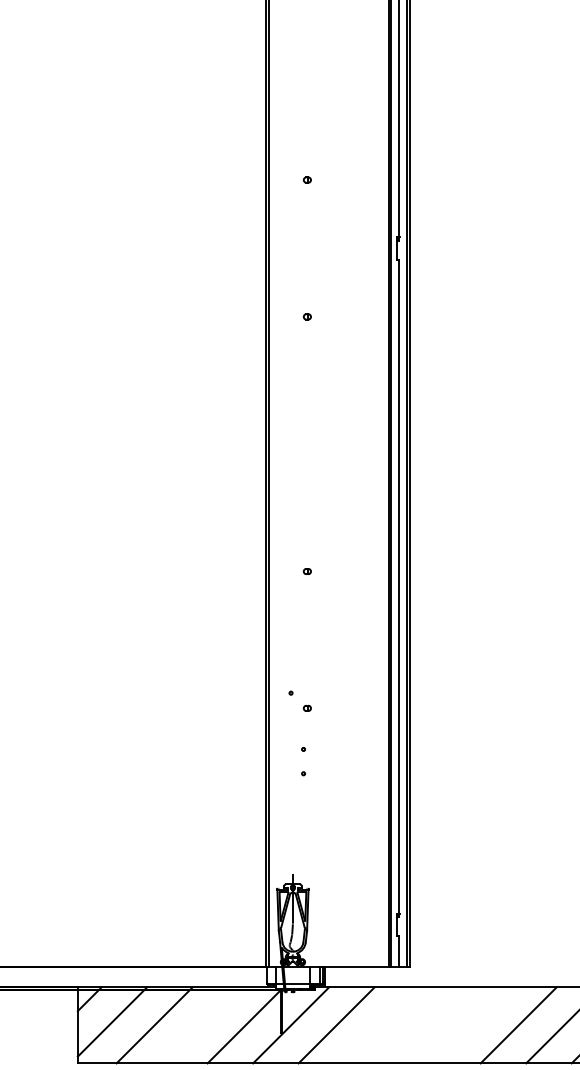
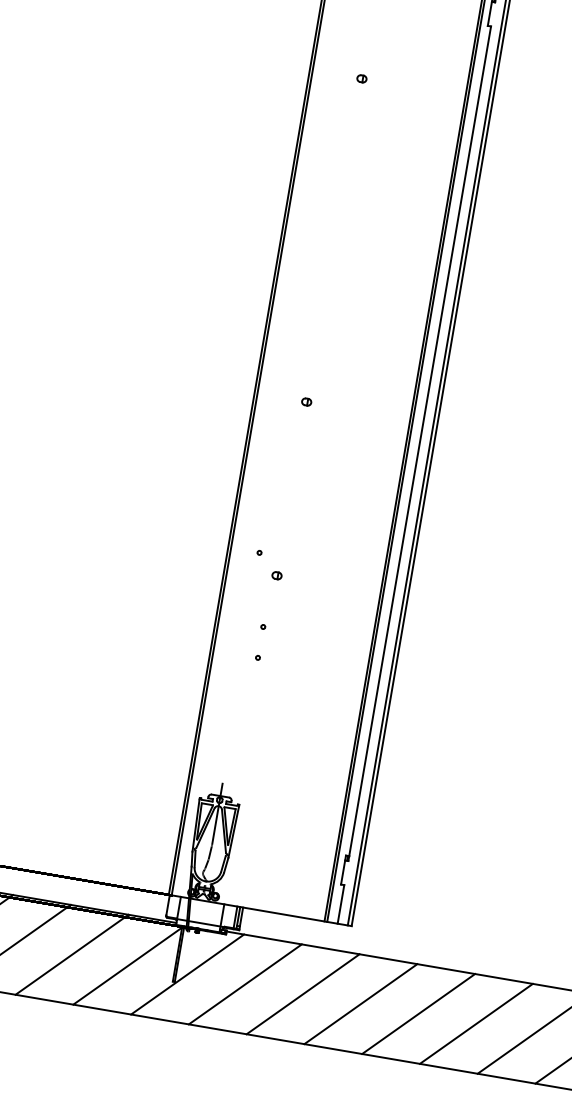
line: (200, 1025) -> (72, 955), added
line: (382, 1025) -> (303, 994), added
line: (427, 1025) -> (360, 1004), added
line: (473, 1025) -> (419, 1014), added

